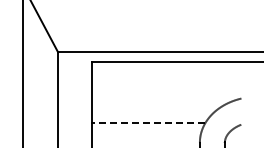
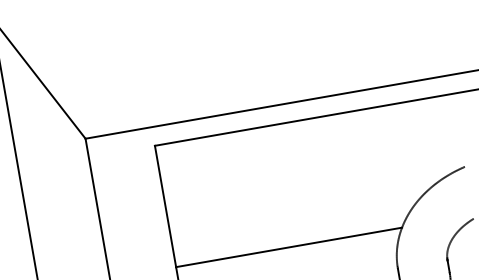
line: (148, 122) -> (288, 246), dashed -> solid

